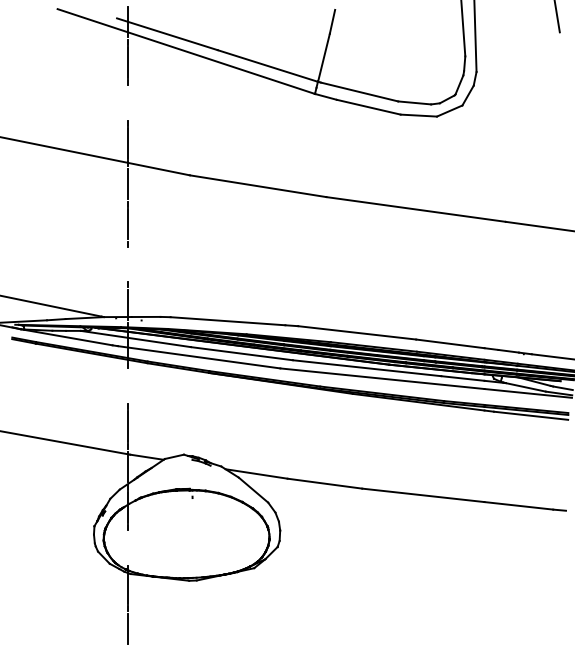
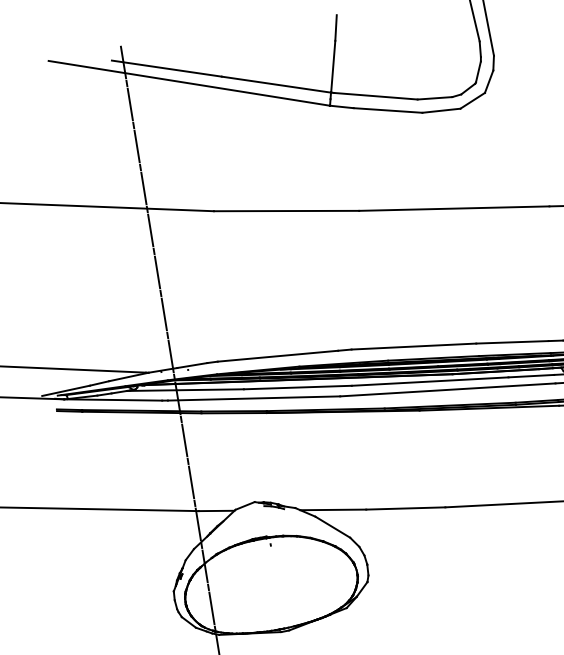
line: (127, 102) -> (136, 146), added
line: (127, 264) -> (164, 314), added
line: (127, 385) -> (184, 439), added
line: (127, 547) -> (211, 607), added

